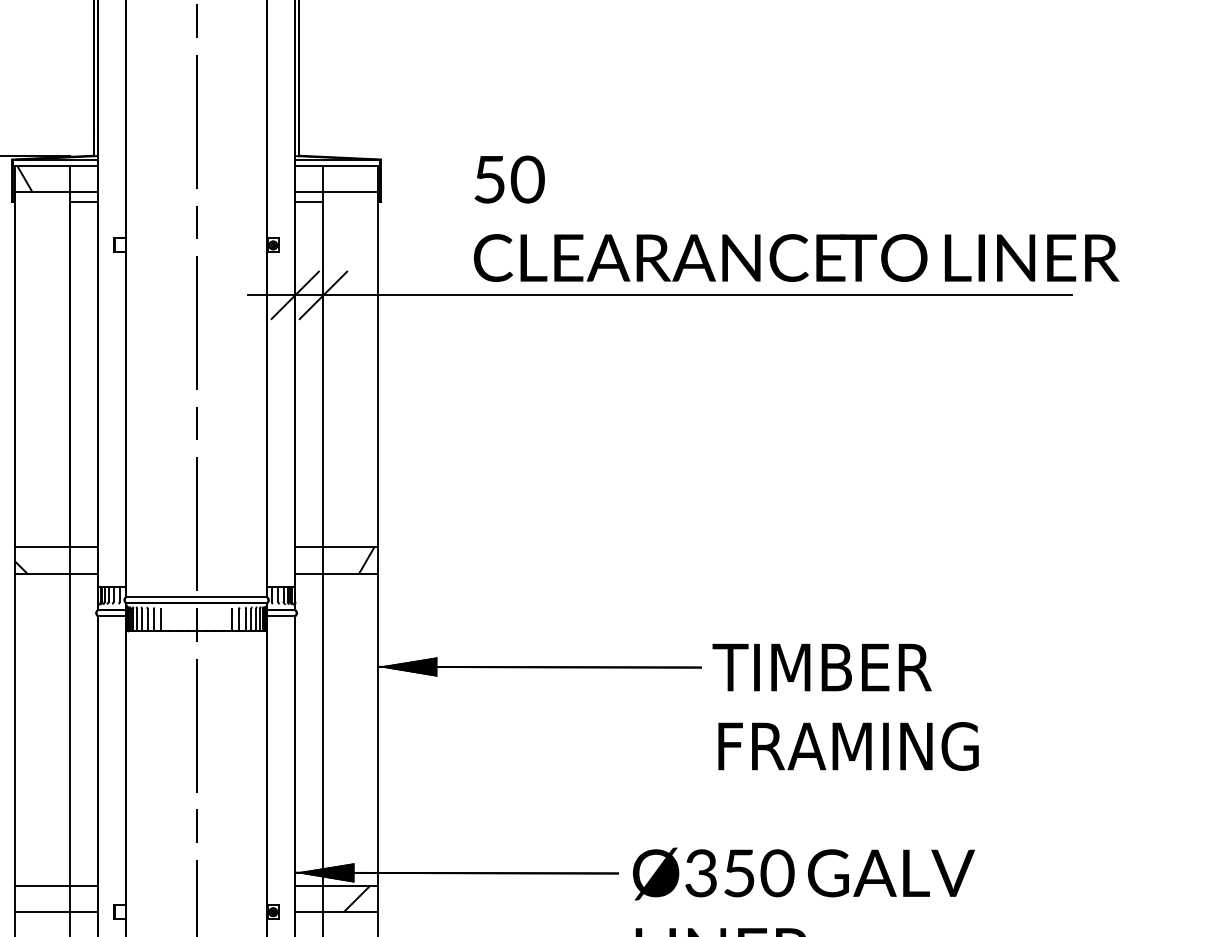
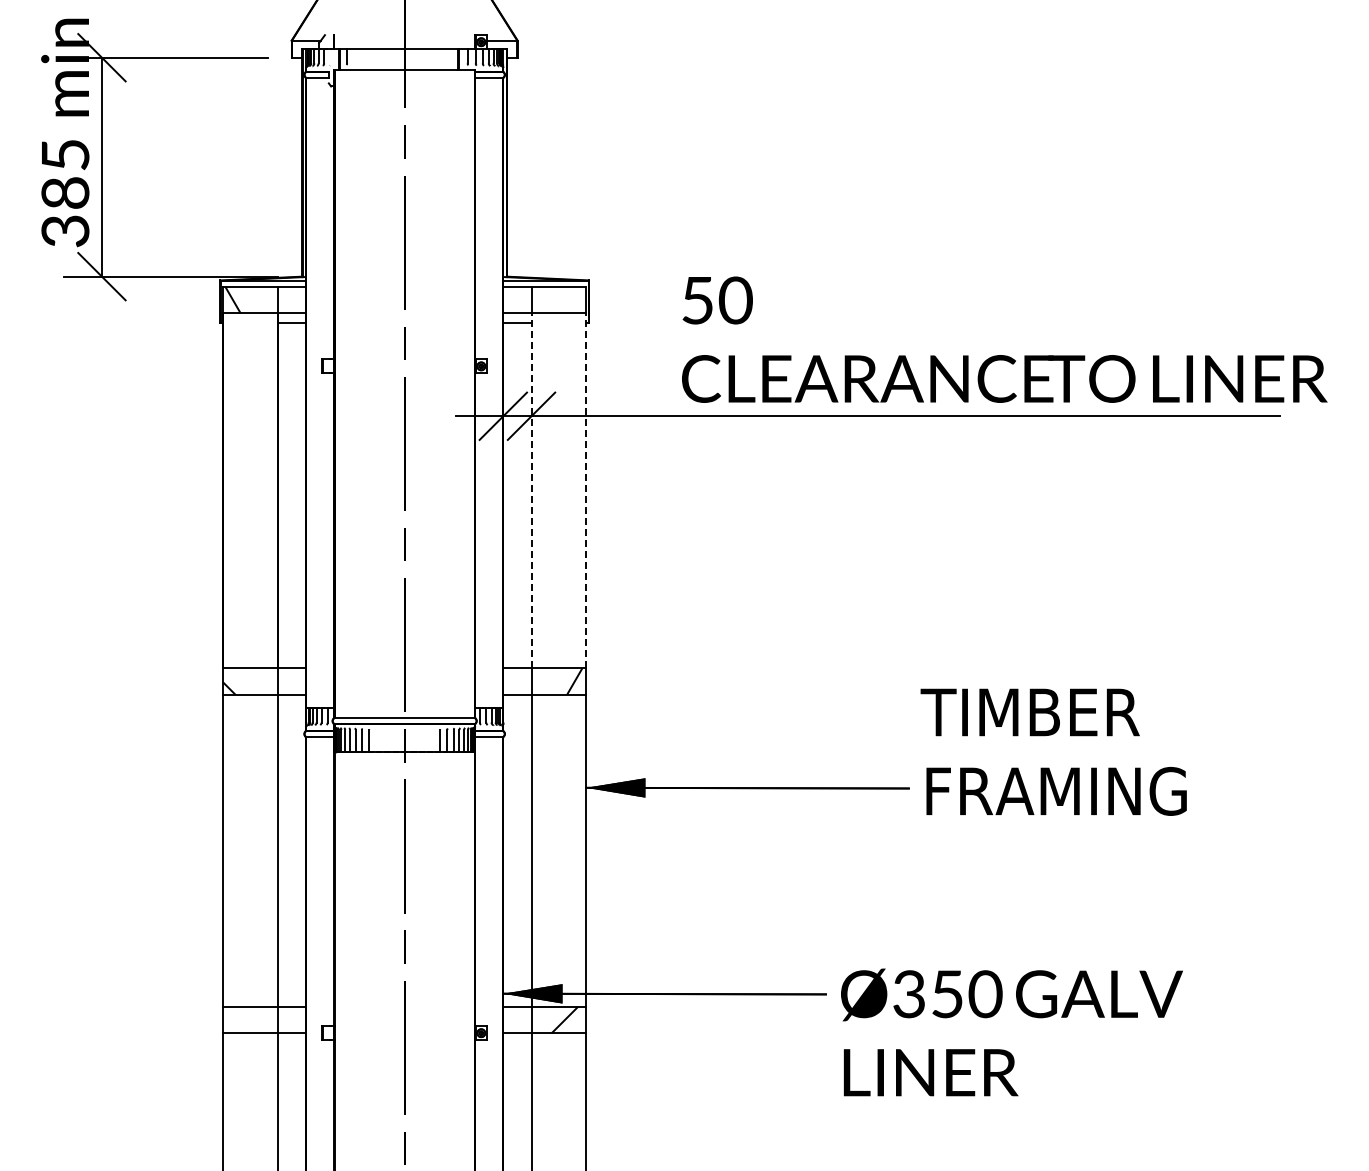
line: (323, 369) -> (531, 490), solid -> dashed
line: (378, 369) -> (586, 490), solid -> dashed
text: (845, 706) -> (1053, 751), moved

